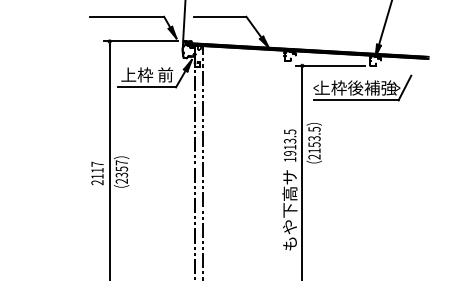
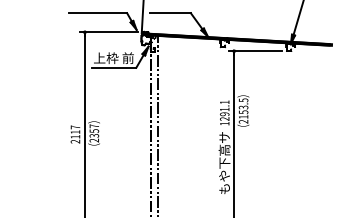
part: (362, 87) -> (280, 67), removed
text: (290, 142) -> (225, 110), 1913.5 -> 1291.1

